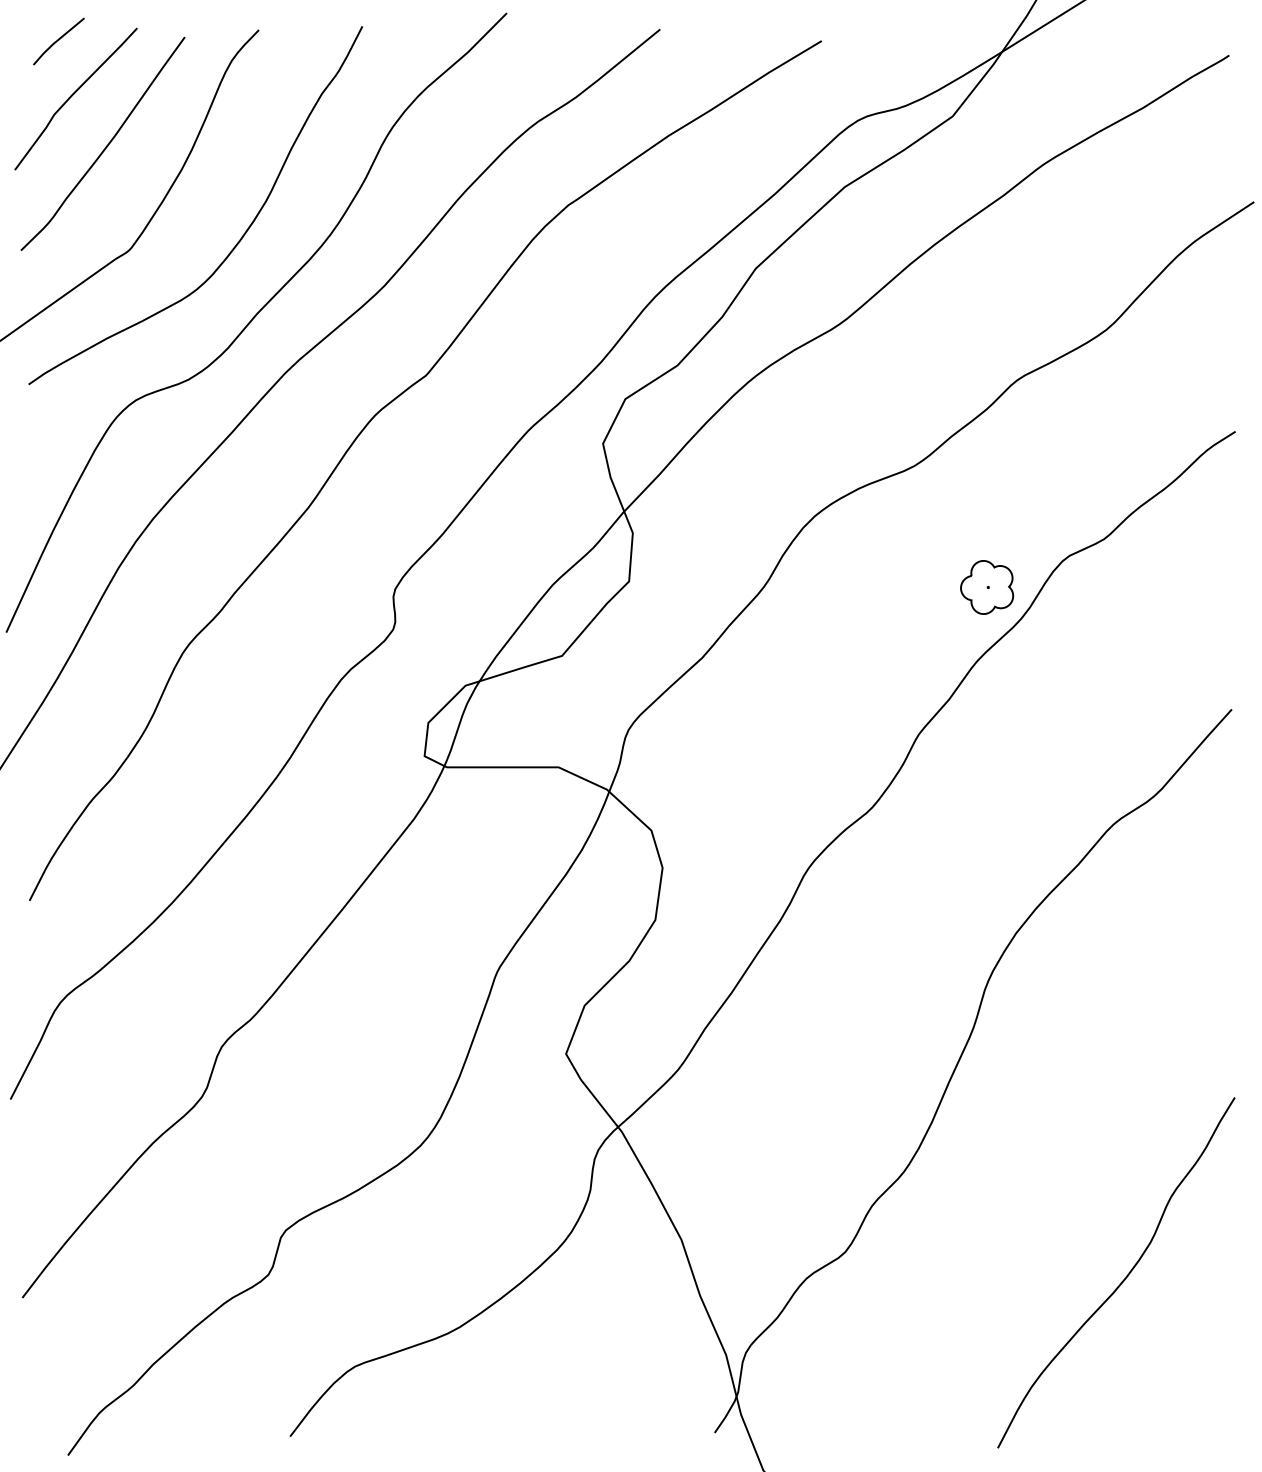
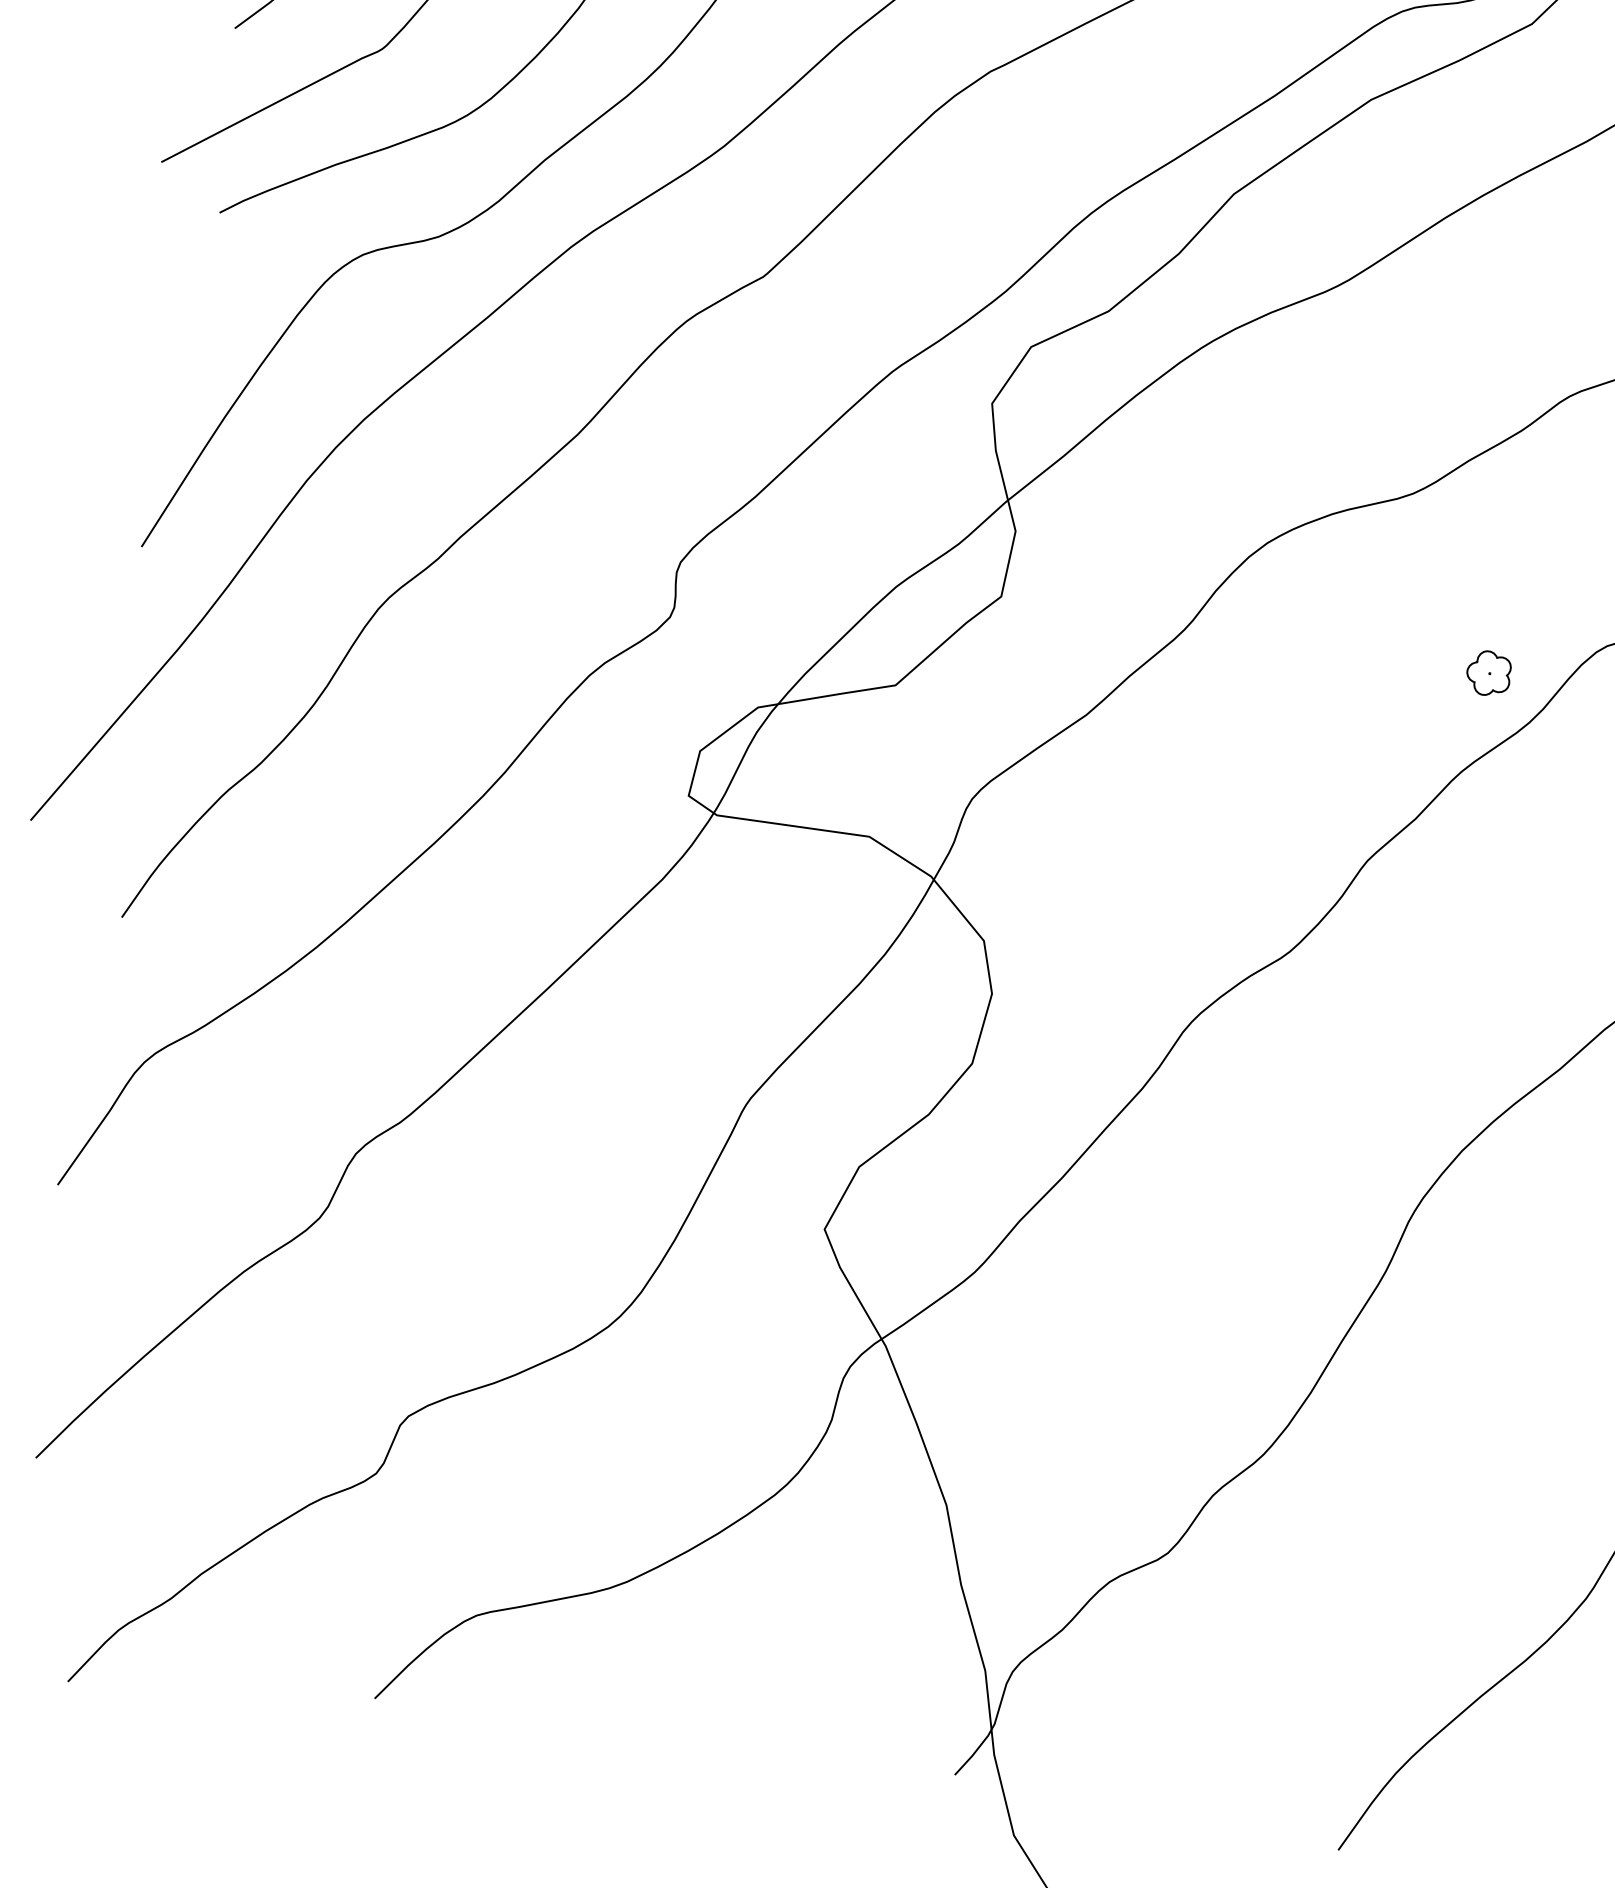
part: (987, 587) -> (1489, 673), size x0.6

